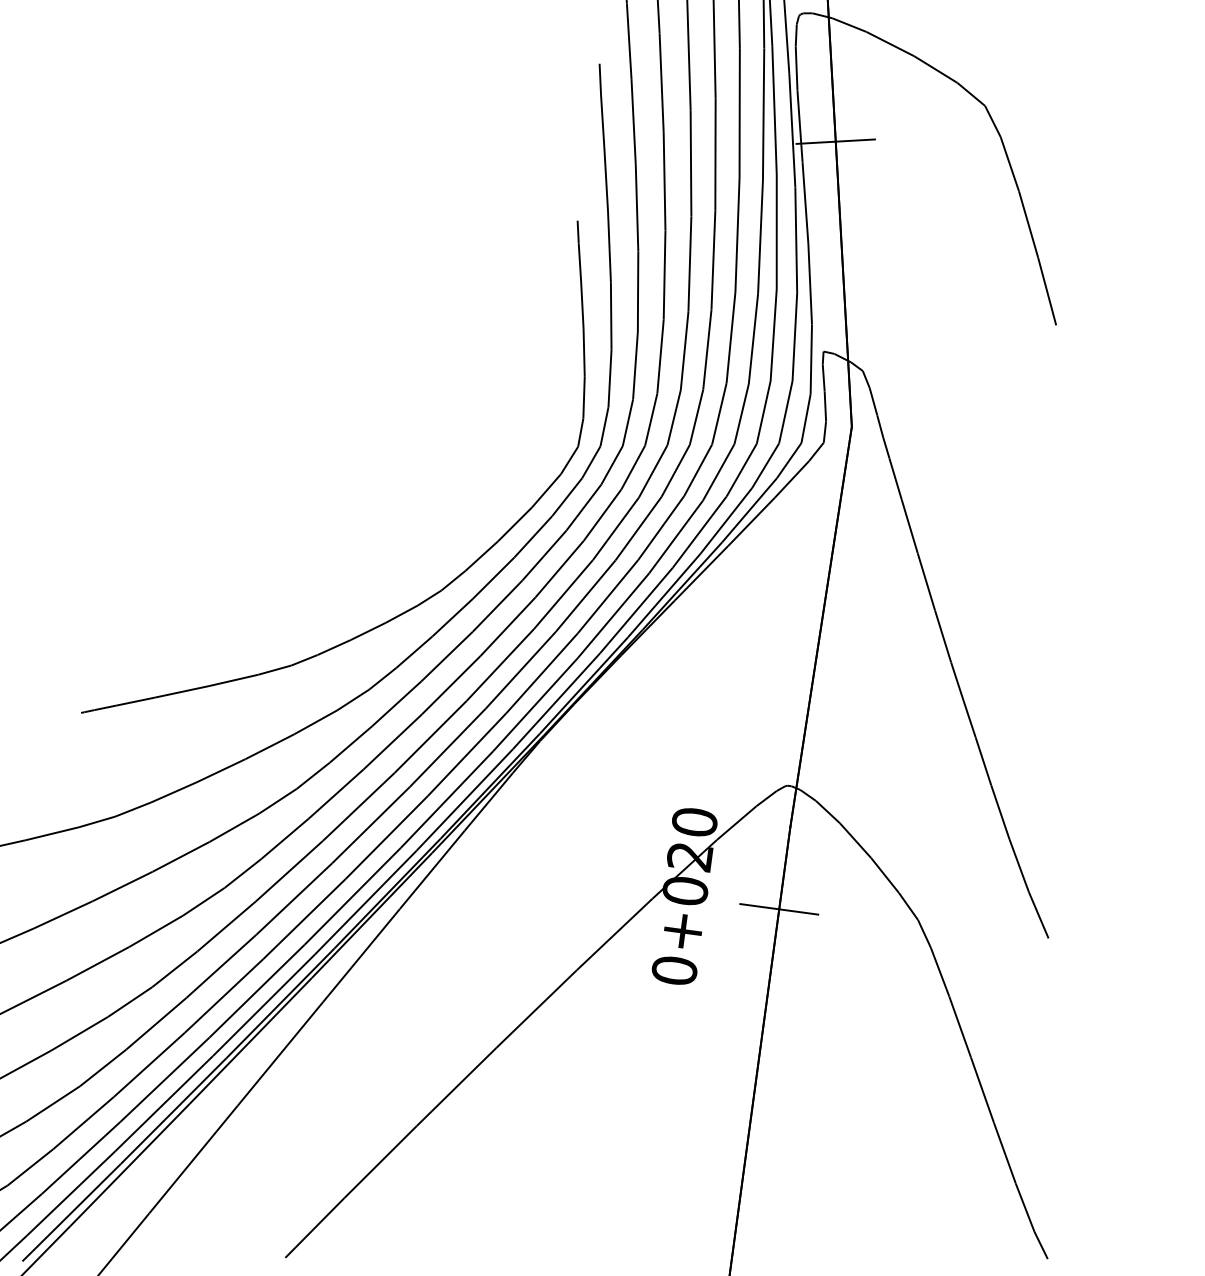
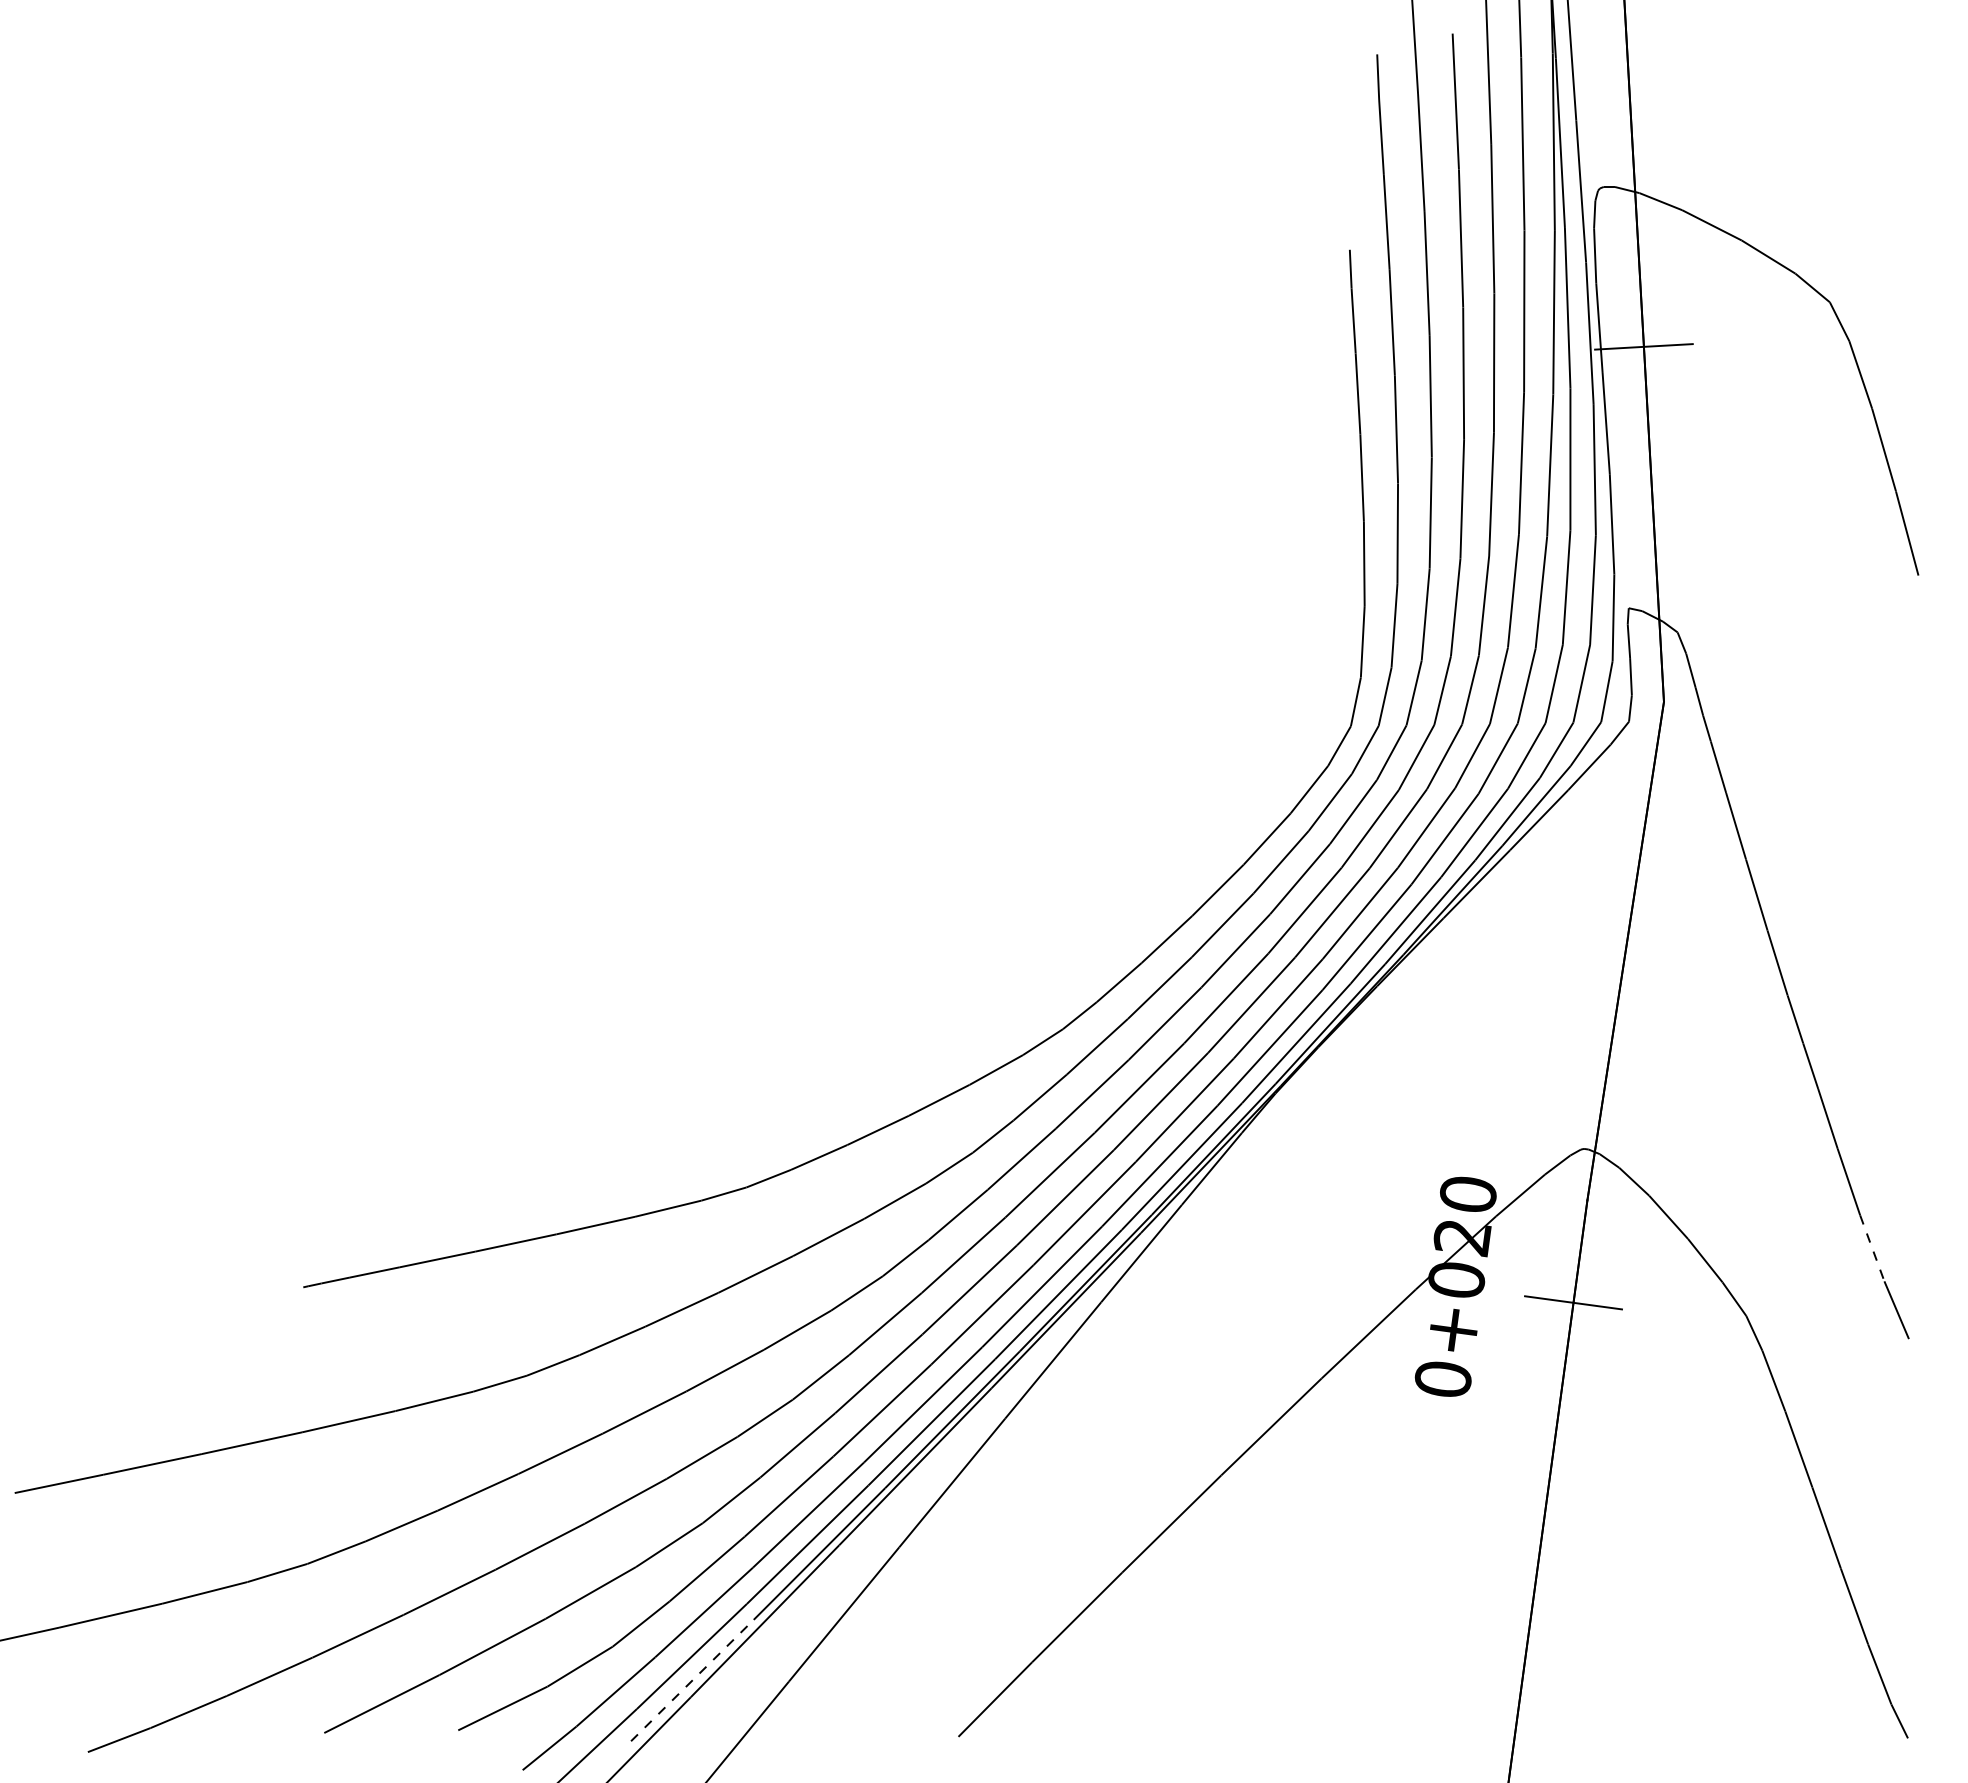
part: (408, 609) -> (1111, 929), removed
line: (1019, 865) -> (1872, 1248), solid -> dashed
line: (71, 1212) -> (692, 1680), solid -> dashed

